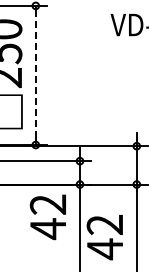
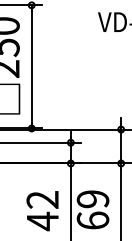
line: (35, 75) -> (31, 66), dashed -> solid
text: (47, 217) -> (42, 211), moved
text: (104, 237) -> (92, 210), 42 -> 69

